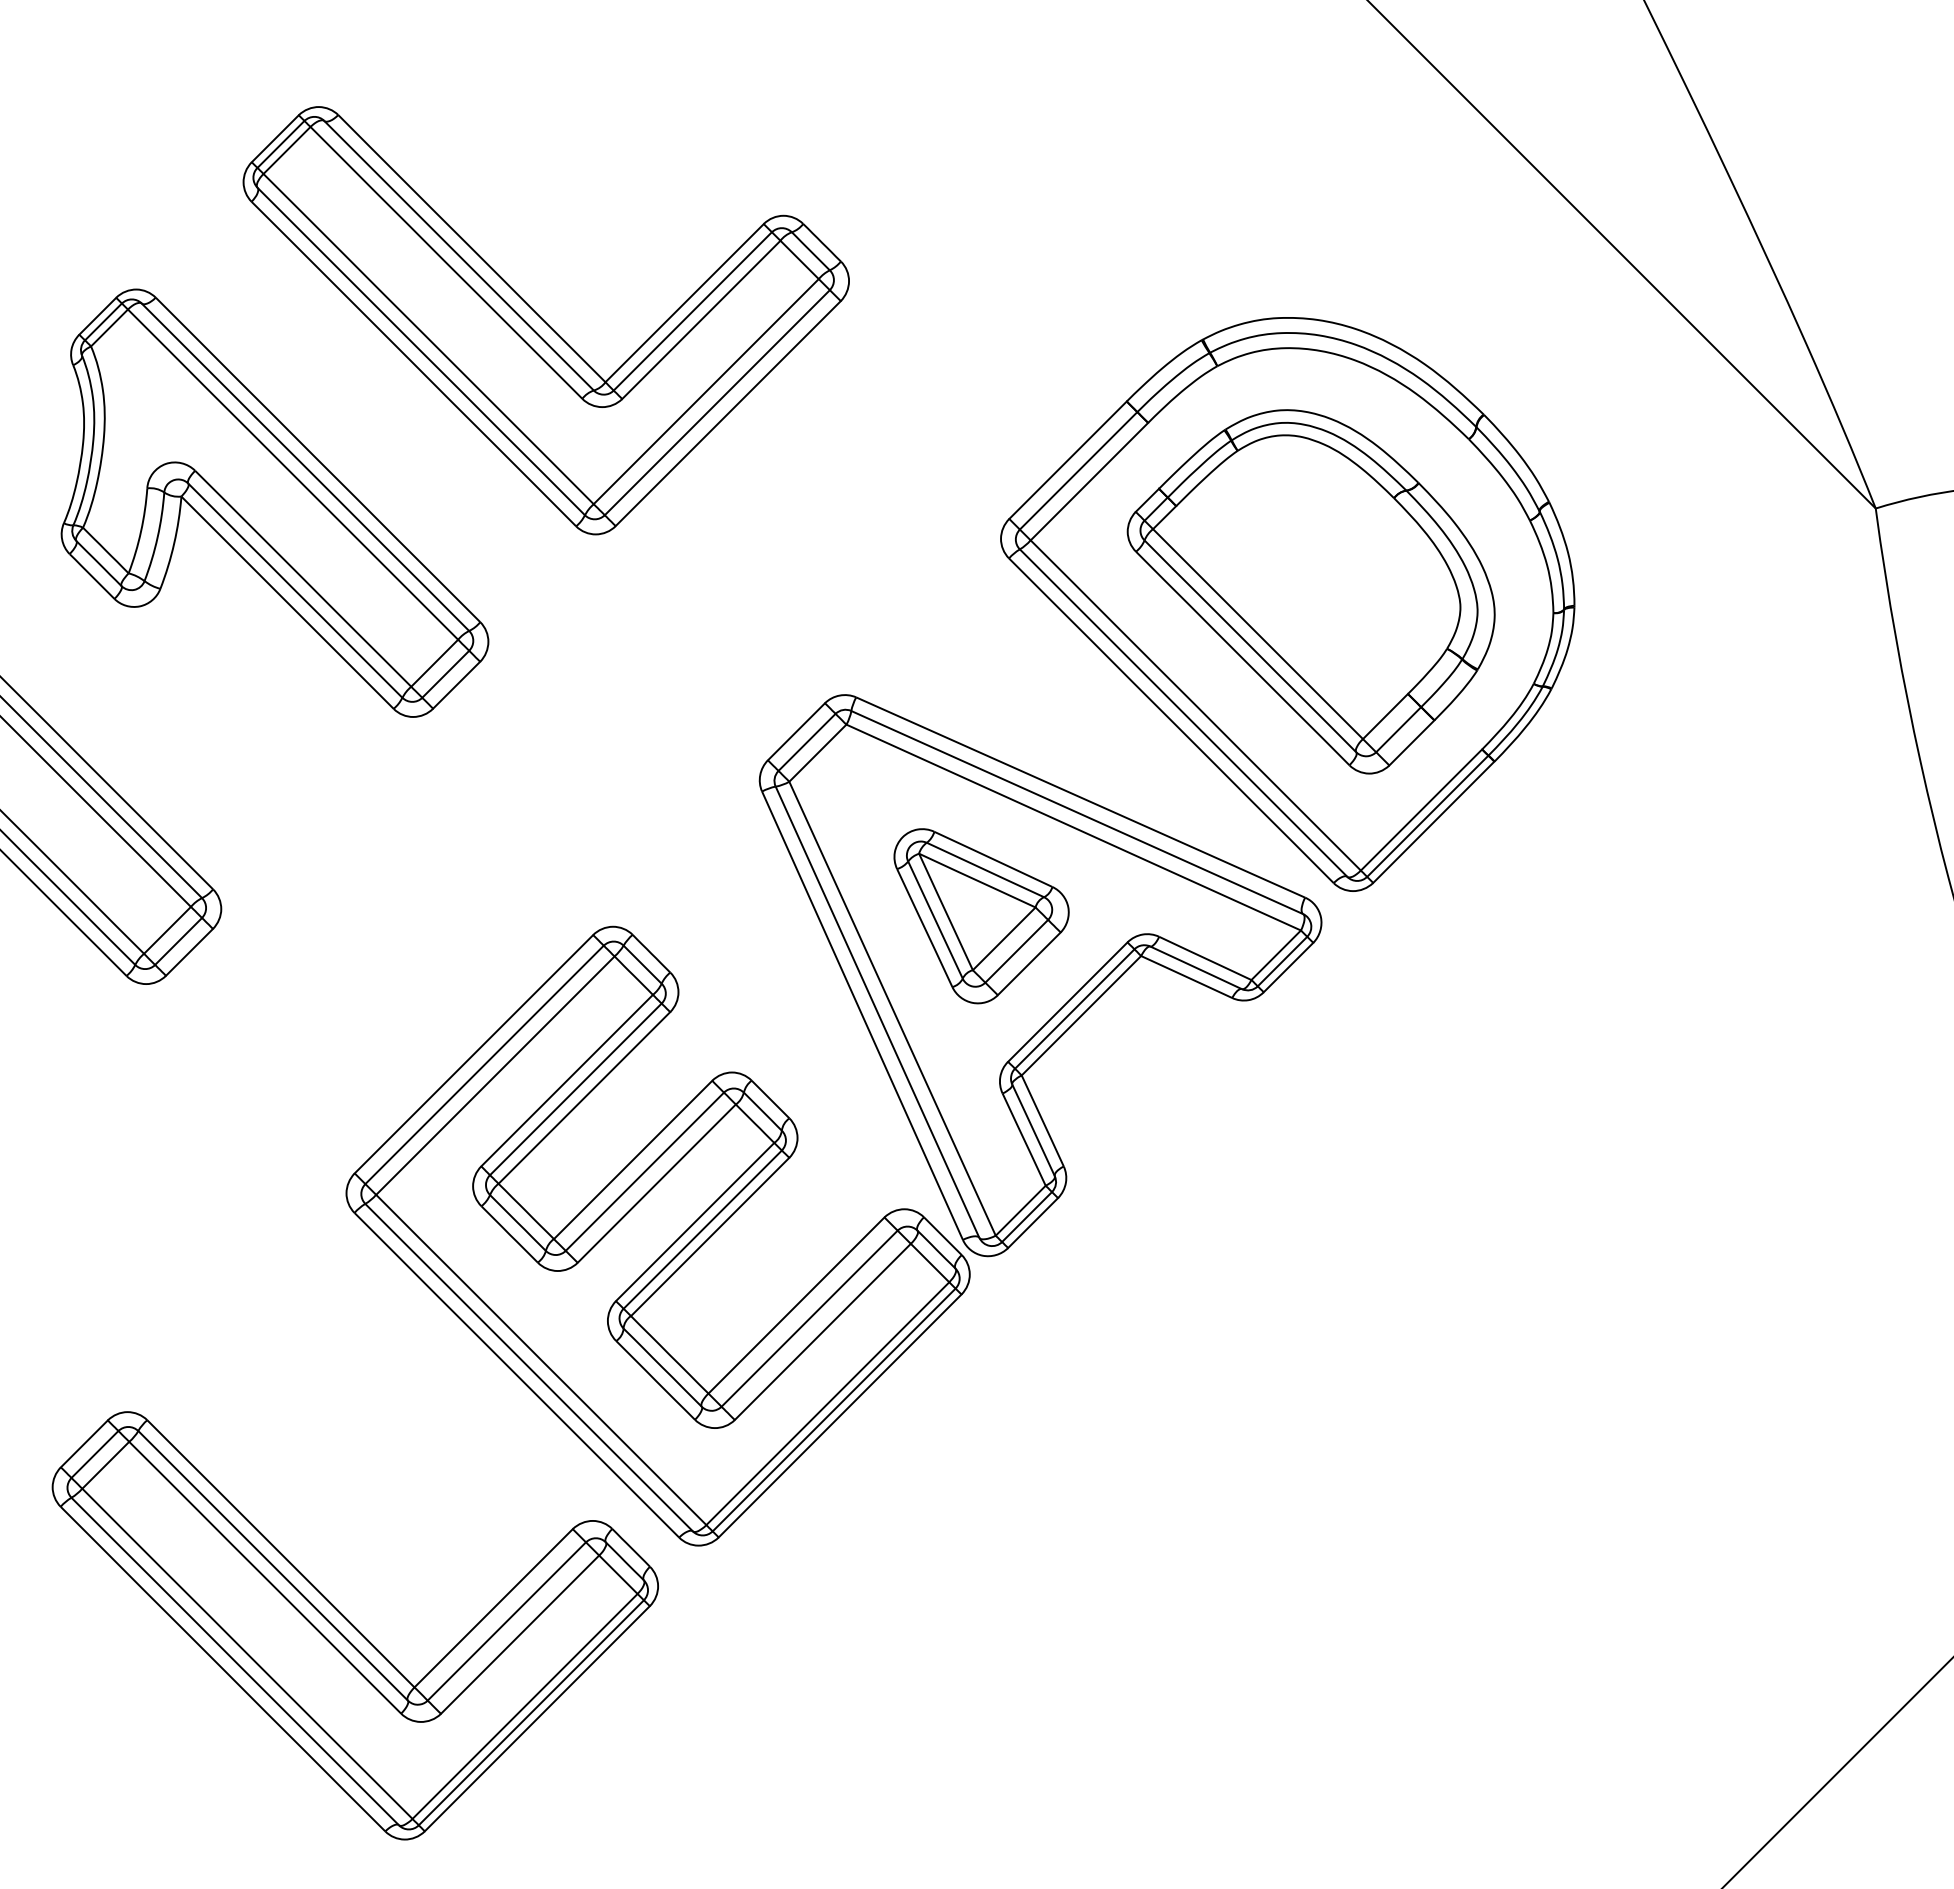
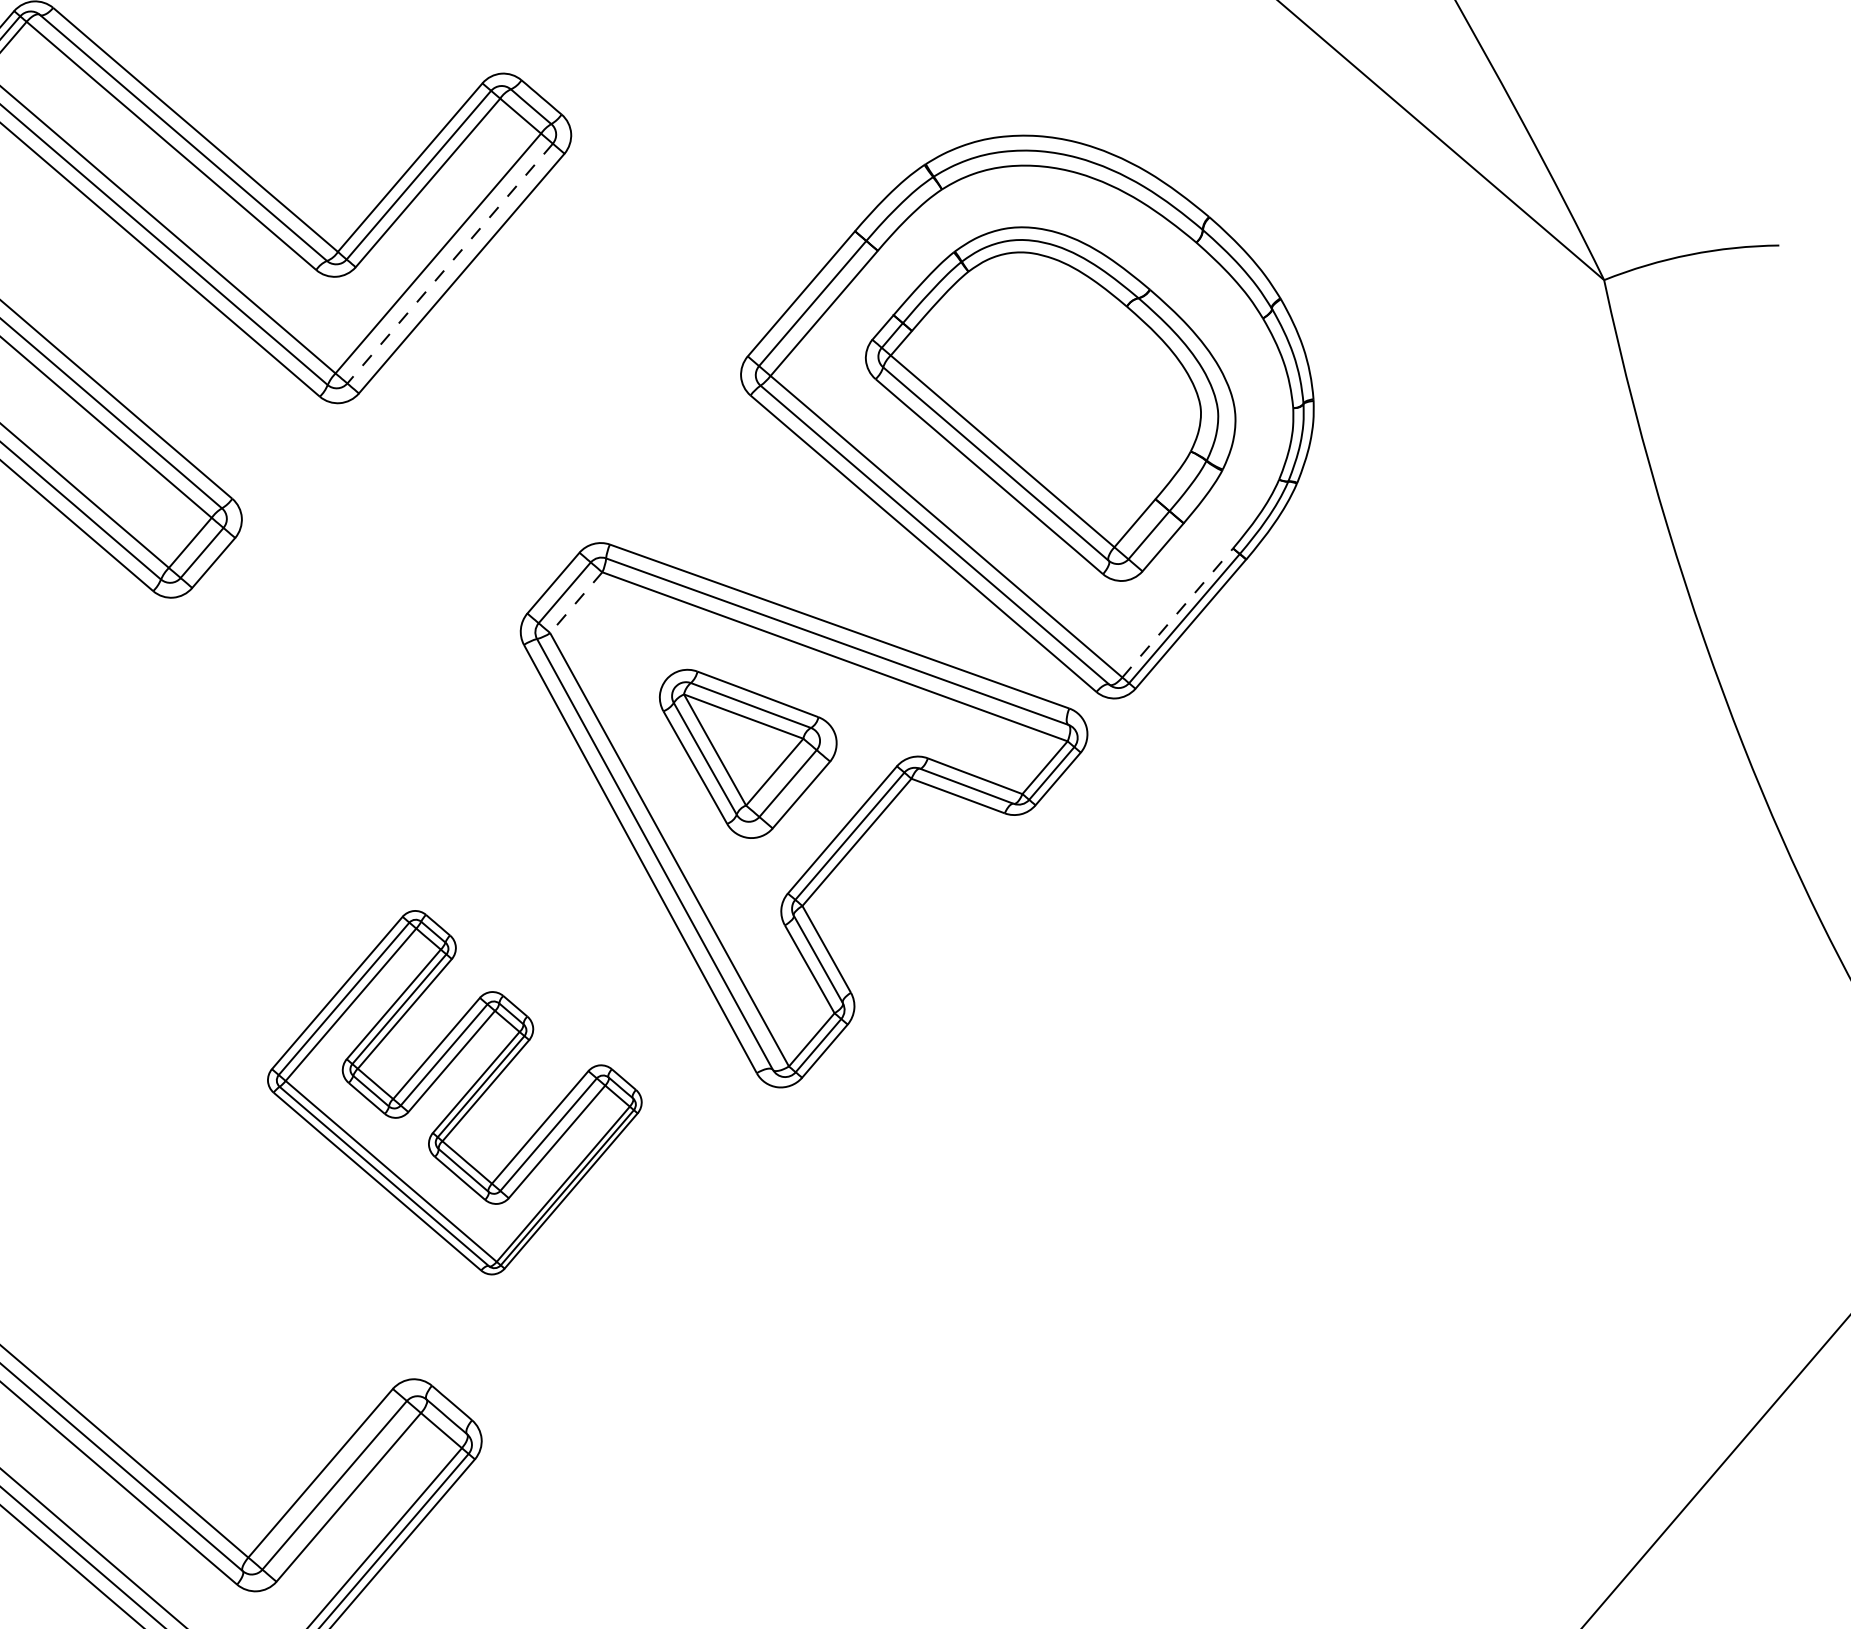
line: (716, 403) -> (449, 264), solid -> dashed
line: (817, 753) -> (575, 603), solid -> dashed
line: (1421, 810) -> (1177, 613), solid -> dashed
part: (657, 1235) -> (454, 1092), size x0.6

